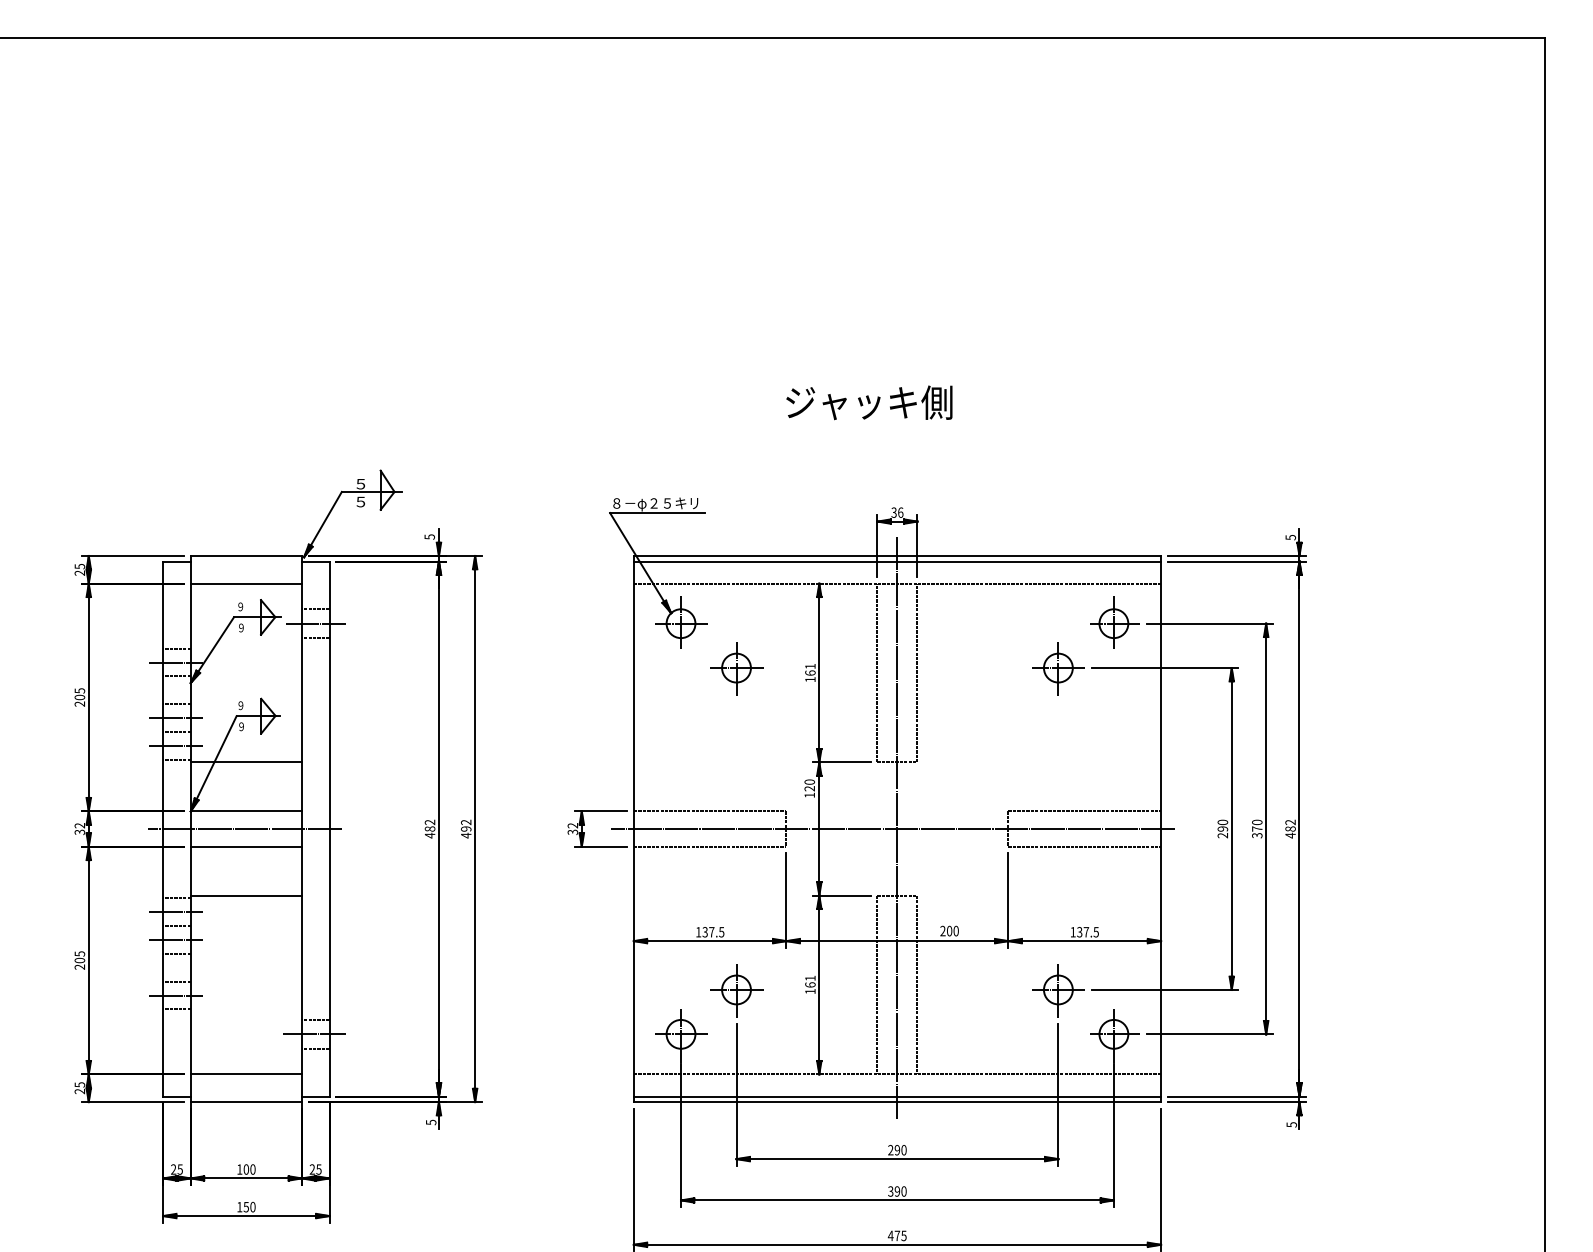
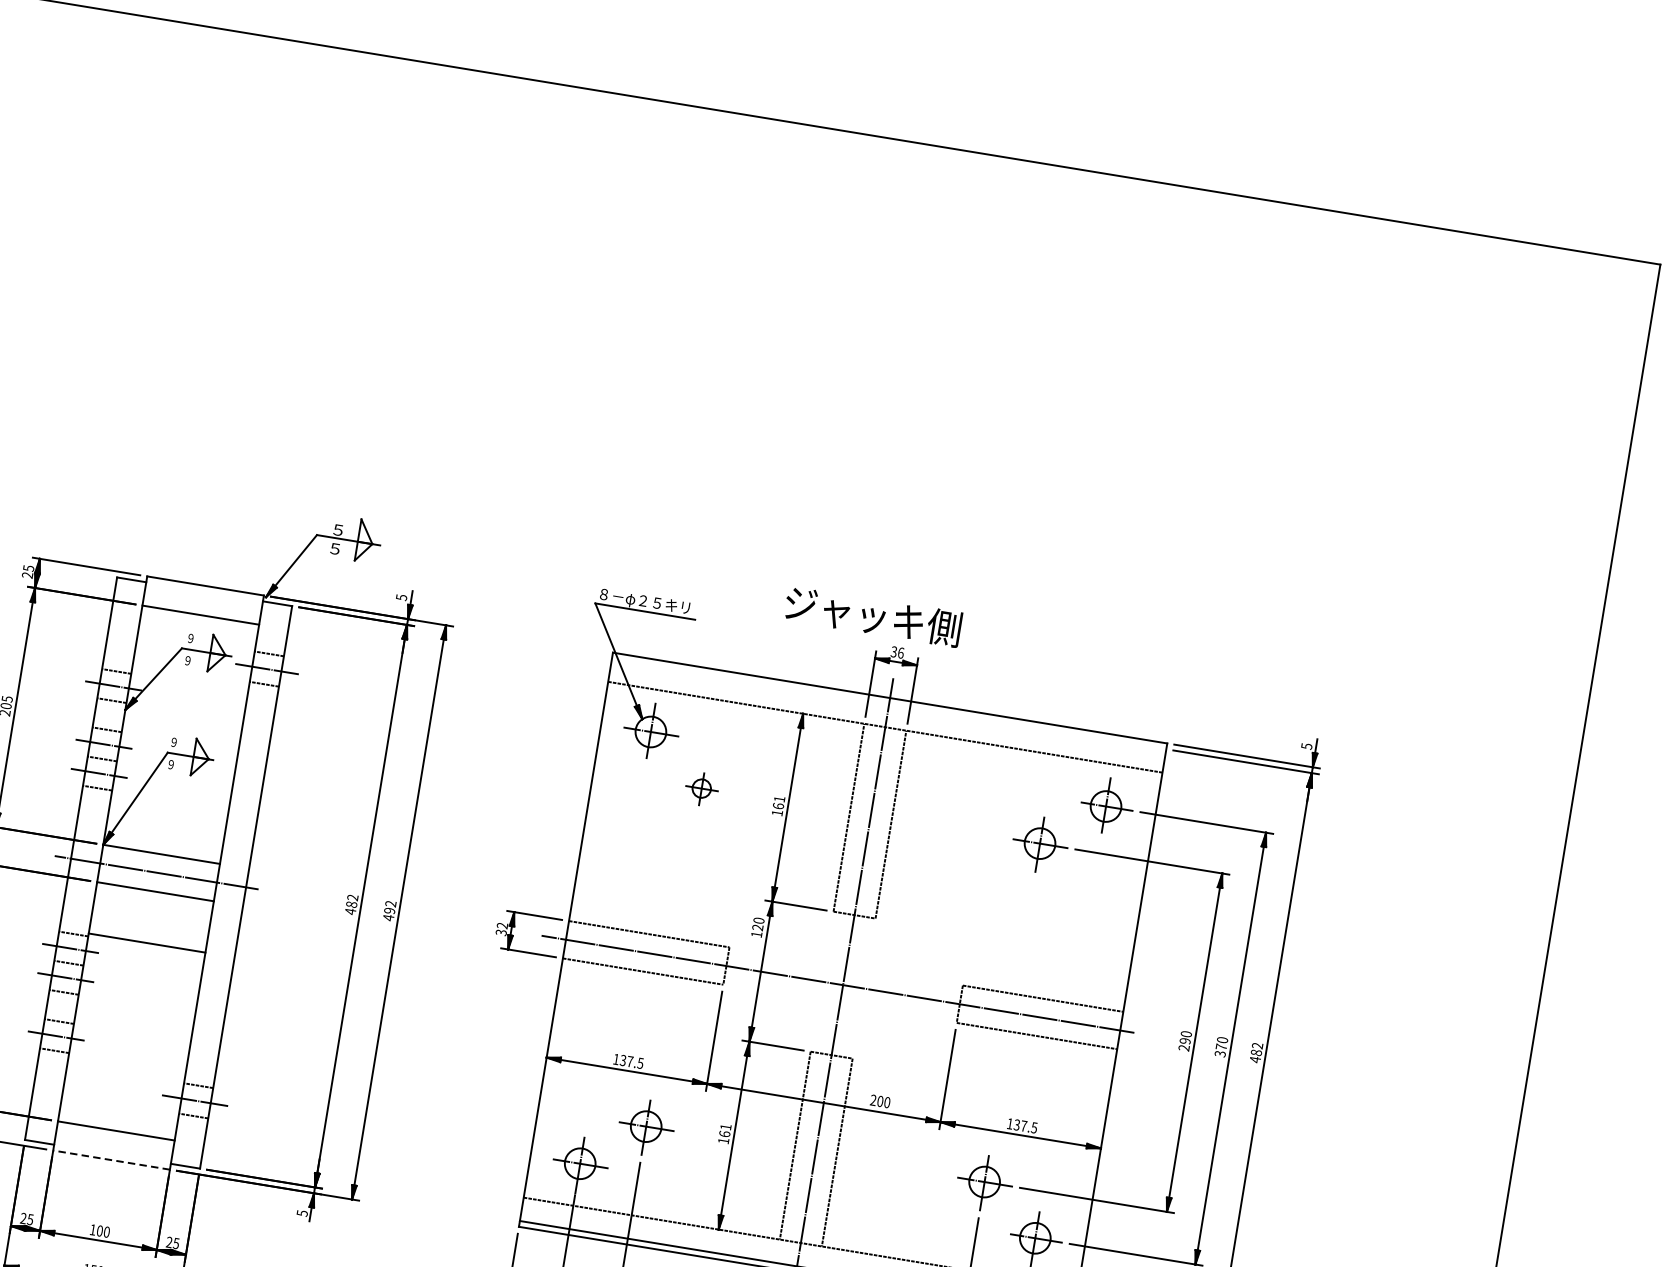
text: (869, 402) -> (873, 615), moved
line: (897, 561) -> (889, 703), removed
part: (736, 668) -> (701, 788), size x0.6
line: (245, 762) -> (169, 802), removed
line: (245, 1102) -> (110, 1160), solid -> dashed

